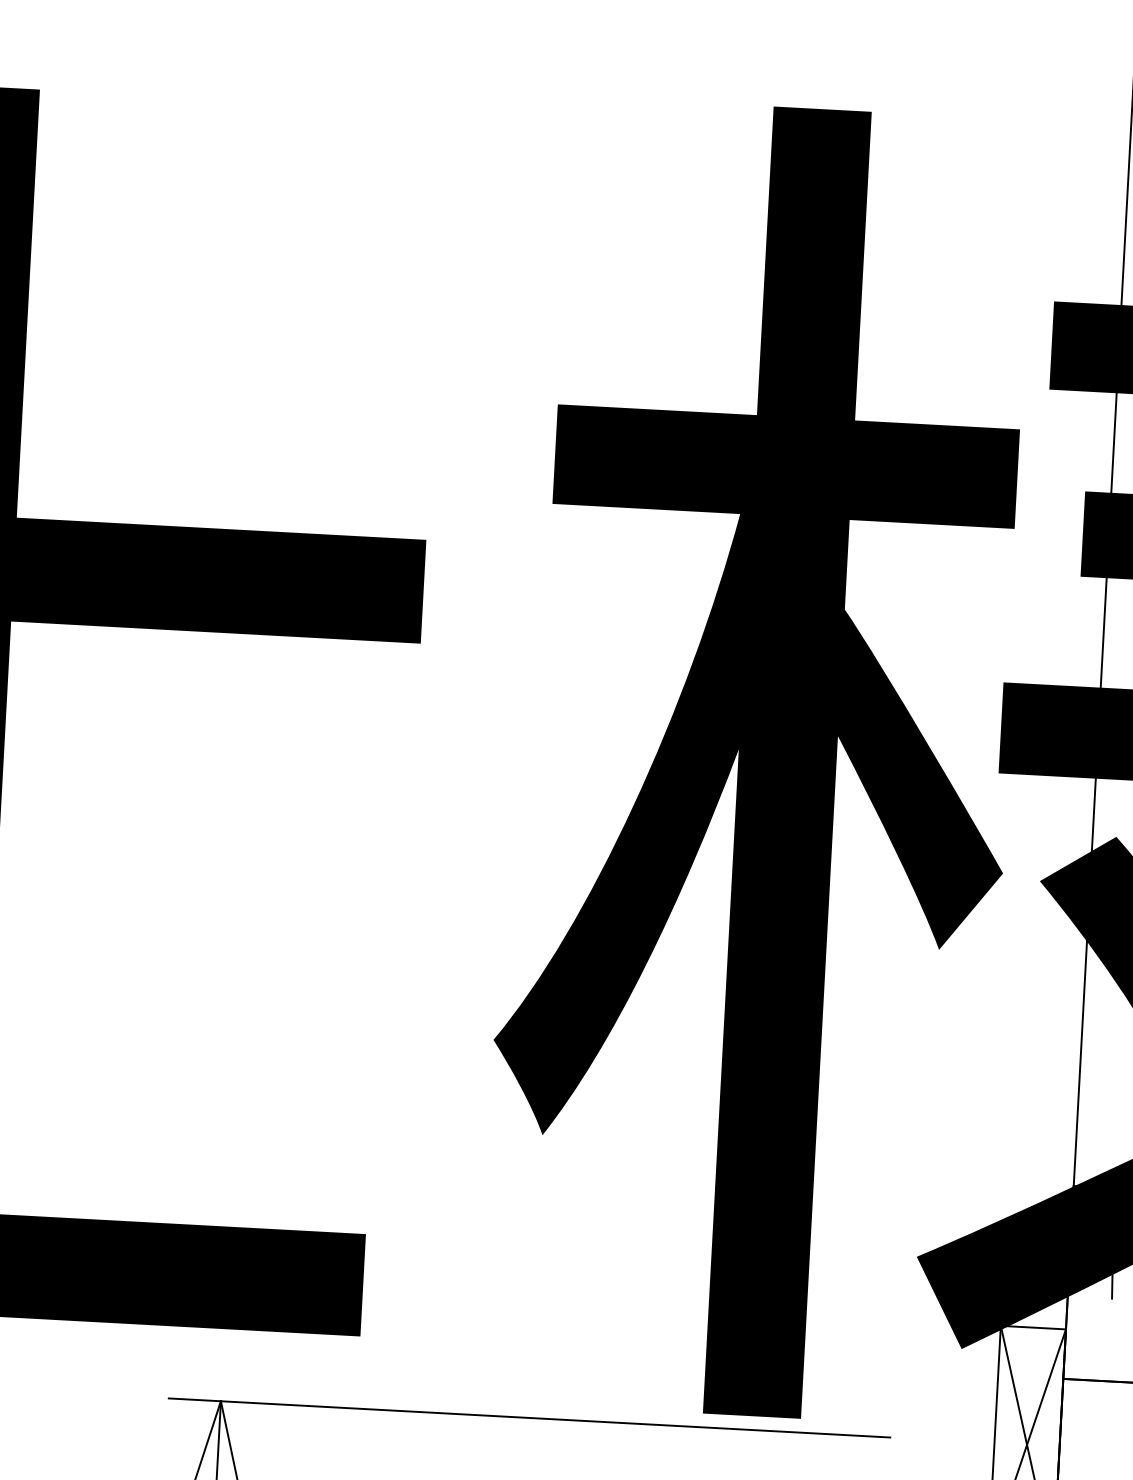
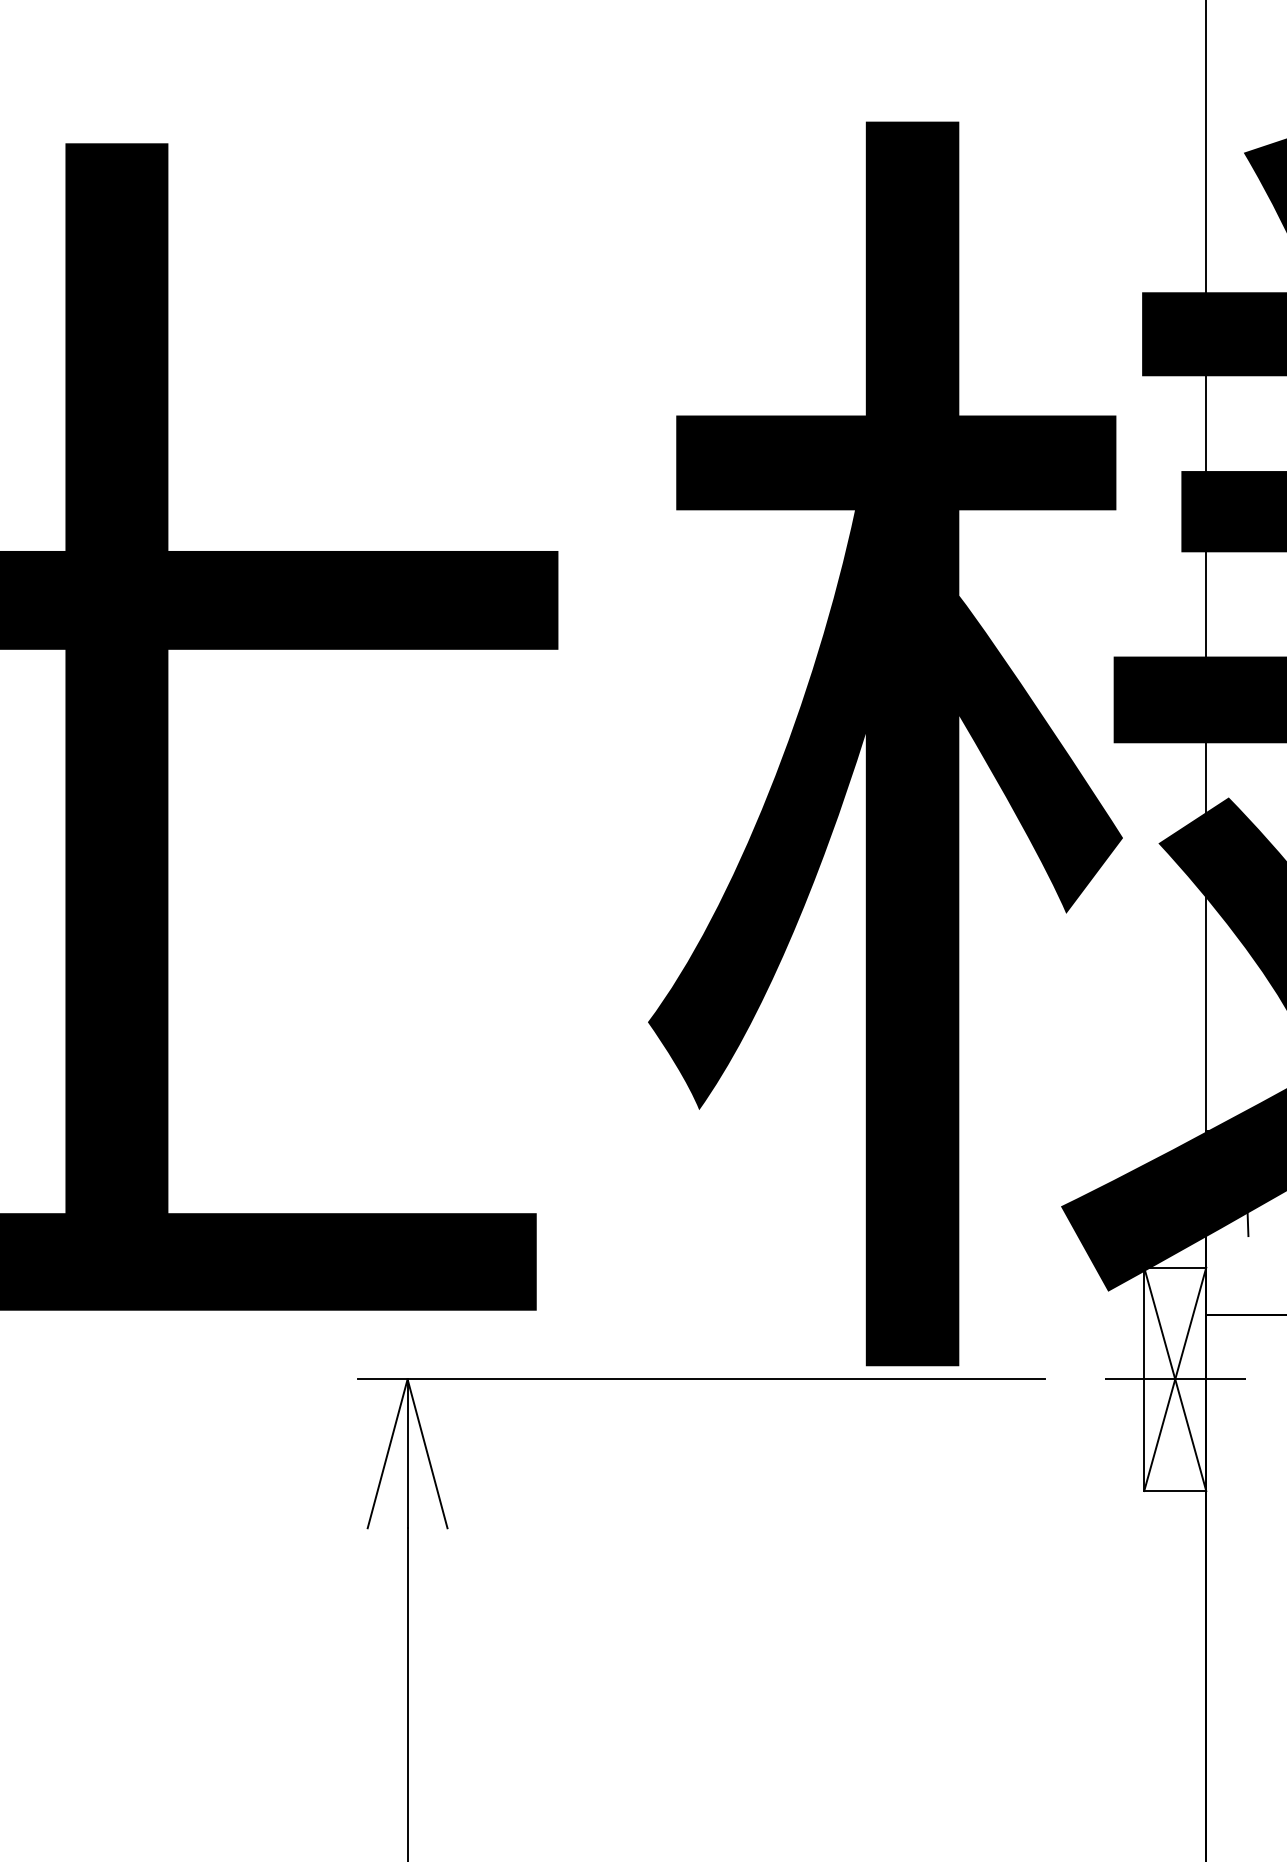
line: (1026, 1445) -> (1174, 1379), added

